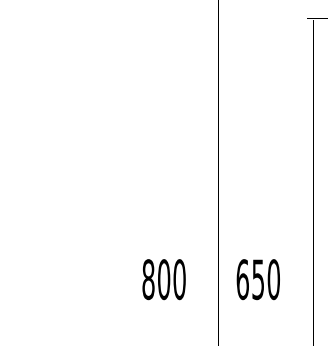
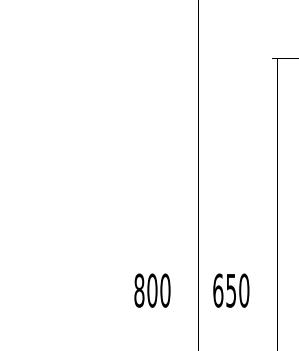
text: (164, 279) -> (152, 290), moved
text: (258, 279) -> (231, 290), moved

